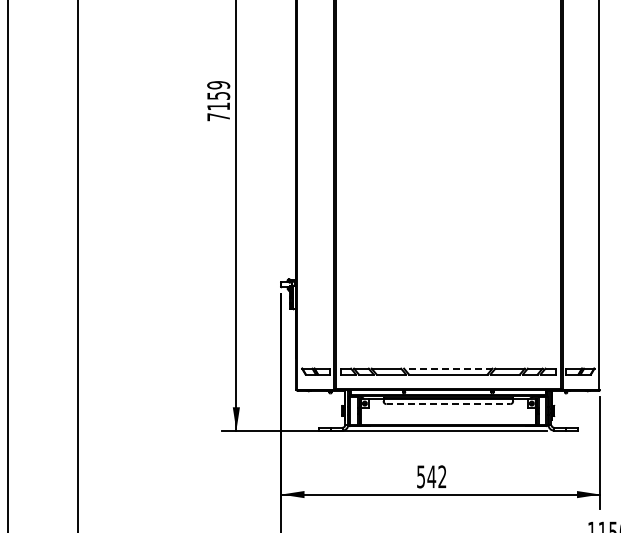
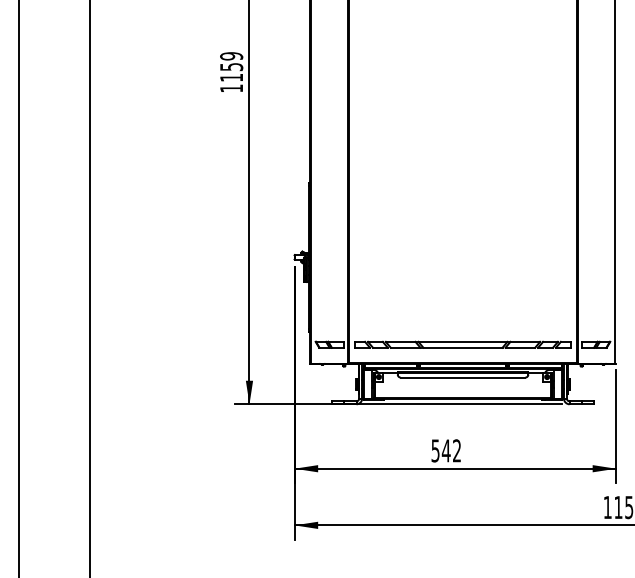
text: (218, 117) -> (231, 88), 7159 -> 1159
line: (447, 368) -> (462, 341), dashed -> solid
line: (448, 404) -> (463, 377), dashed -> solid

